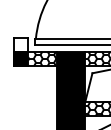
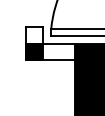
hatch: (42, 58) -> (58, 51), removed

